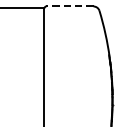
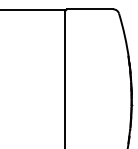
line: (70, 6) -> (90, 9), dashed -> solid

